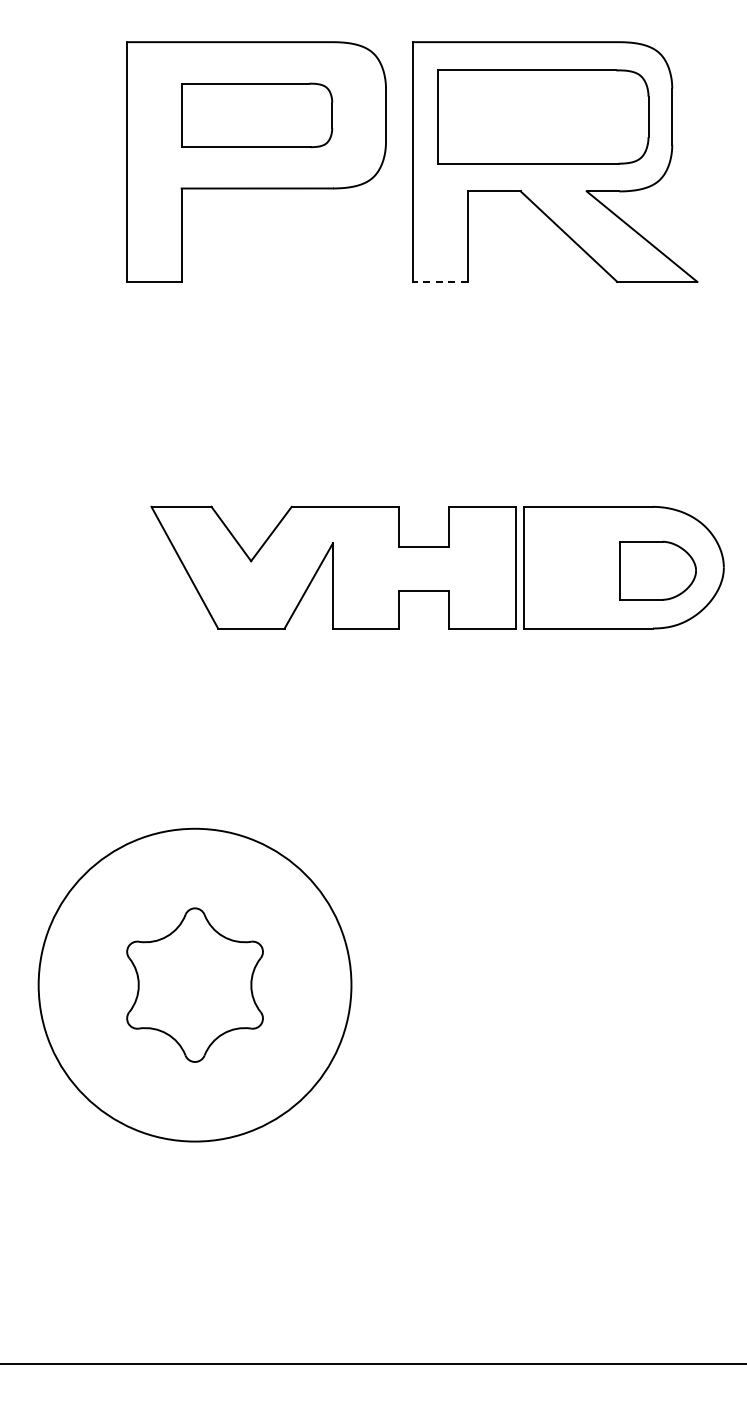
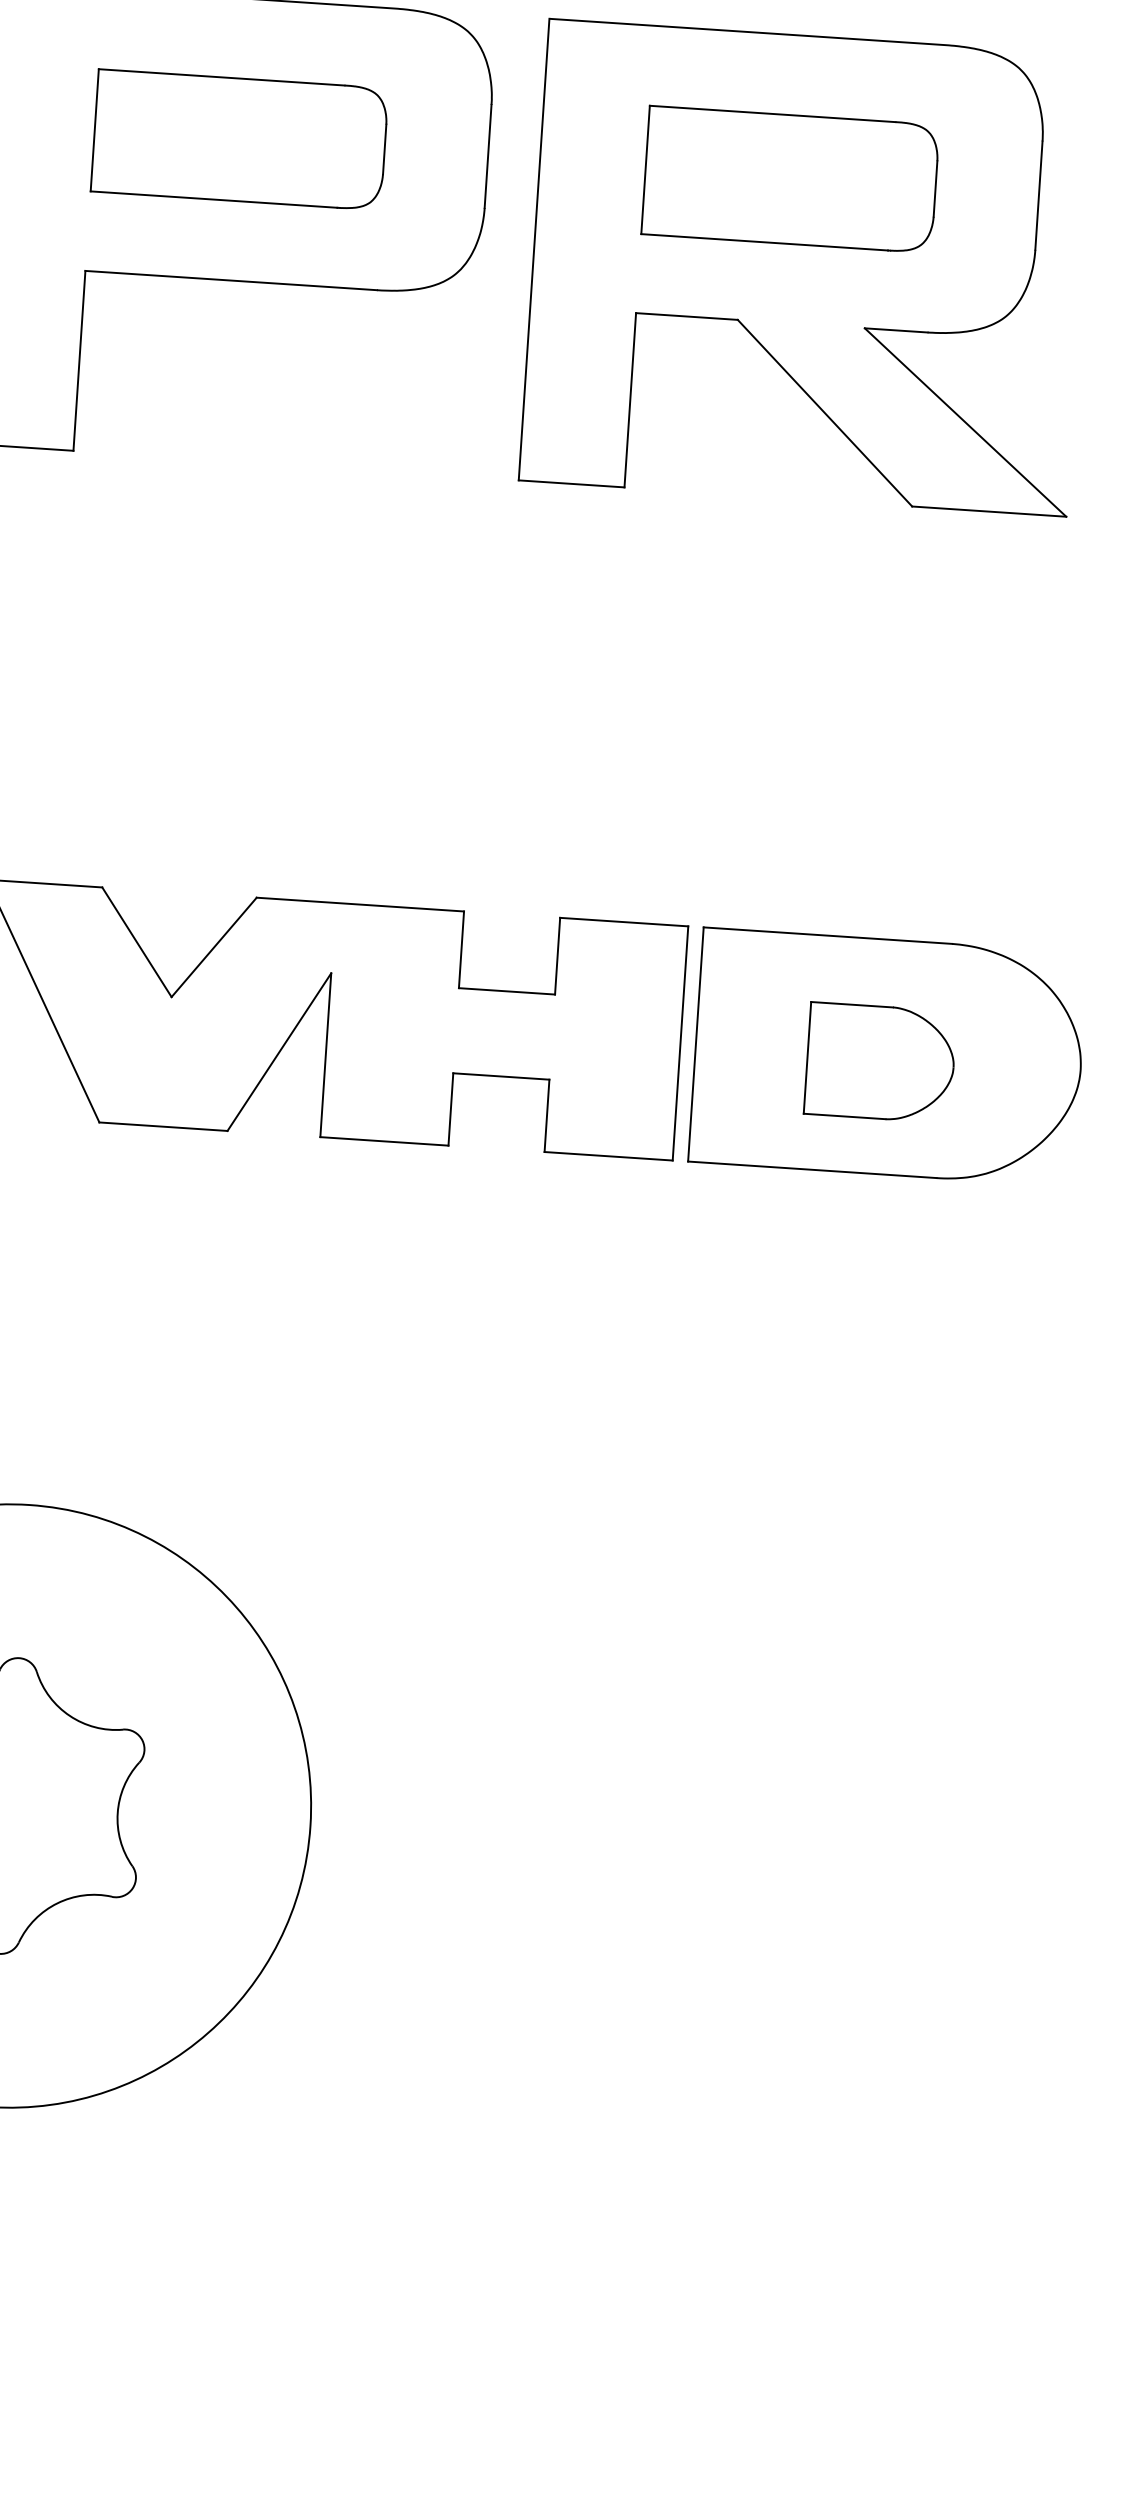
part: (543, 116) -> (791, 178), size x0.71
line: (439, 281) -> (569, 482), dashed -> solid
part: (657, 570) -> (879, 1062), moved

